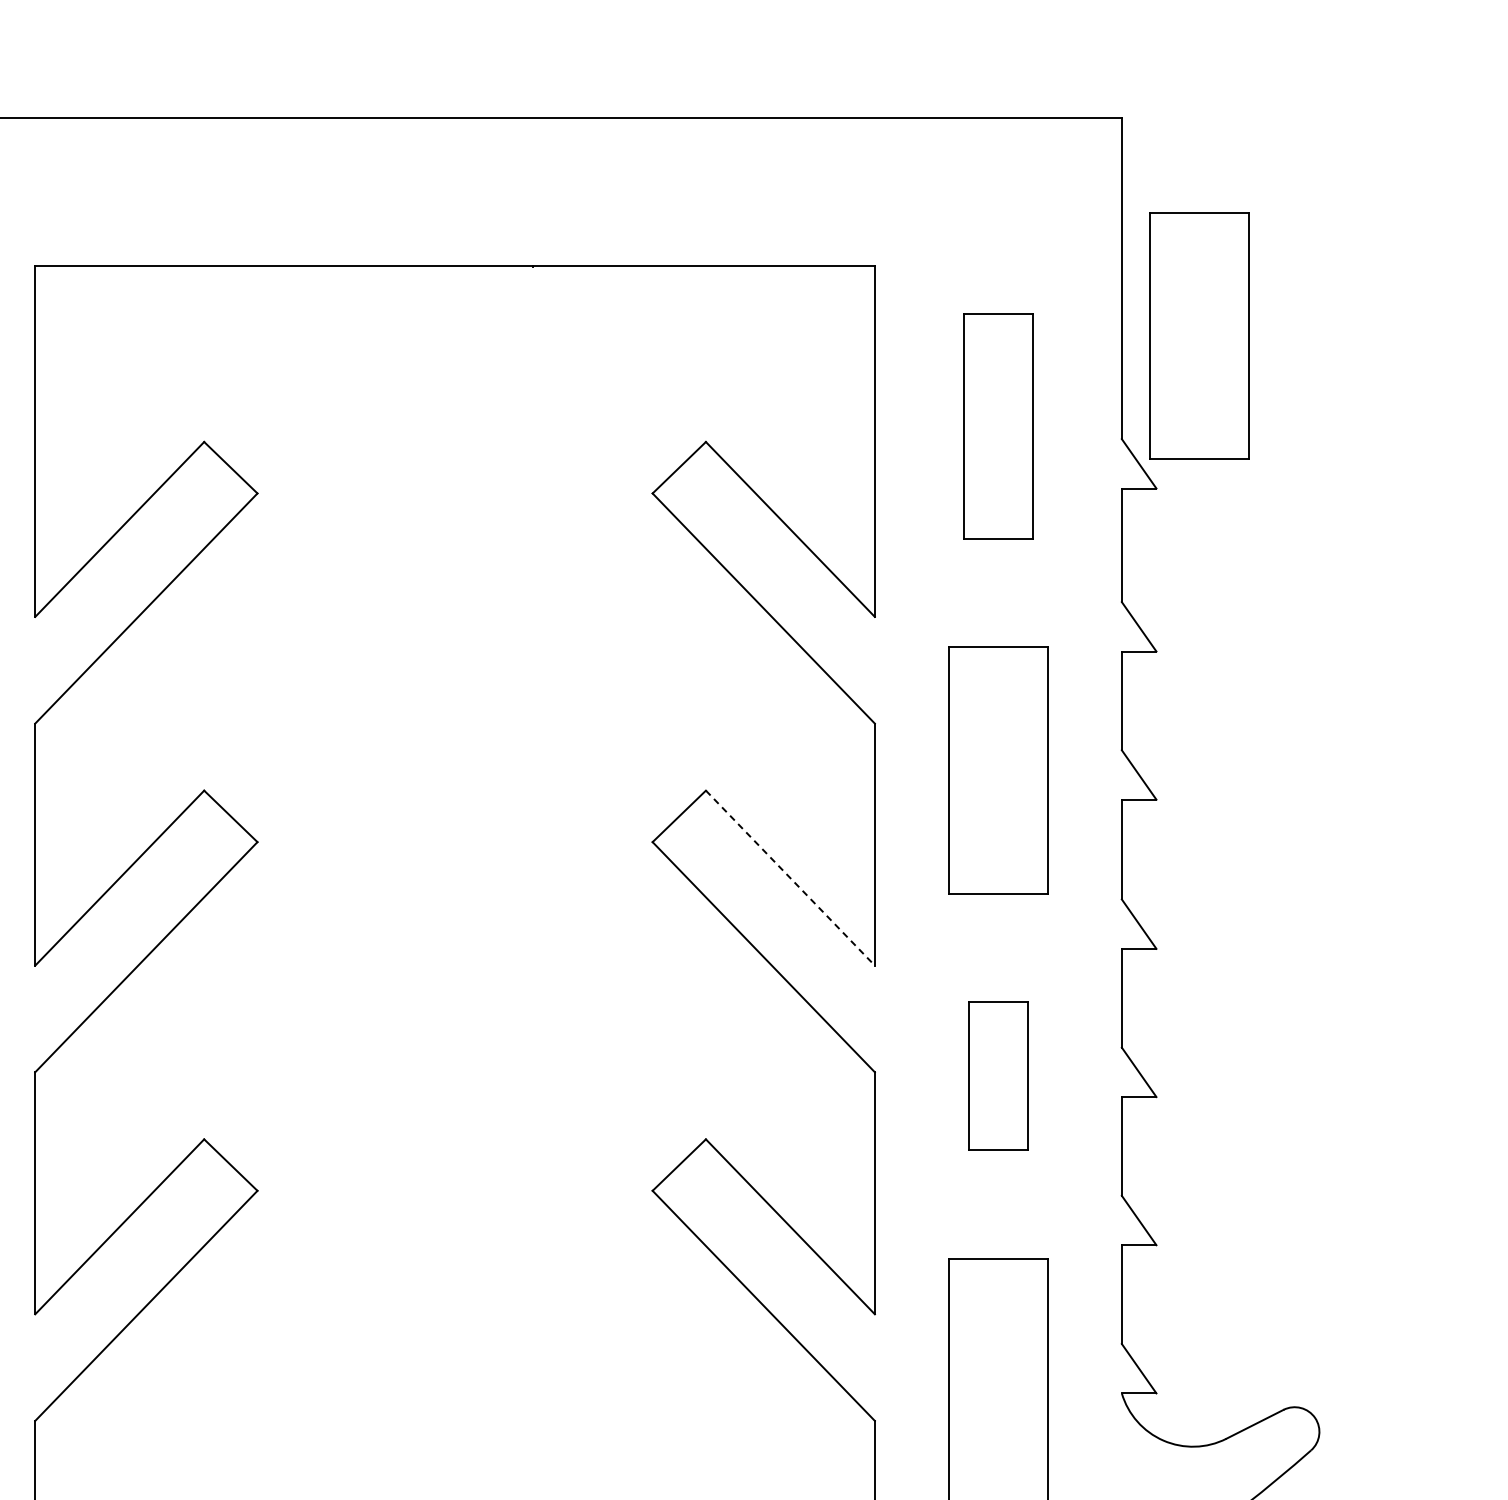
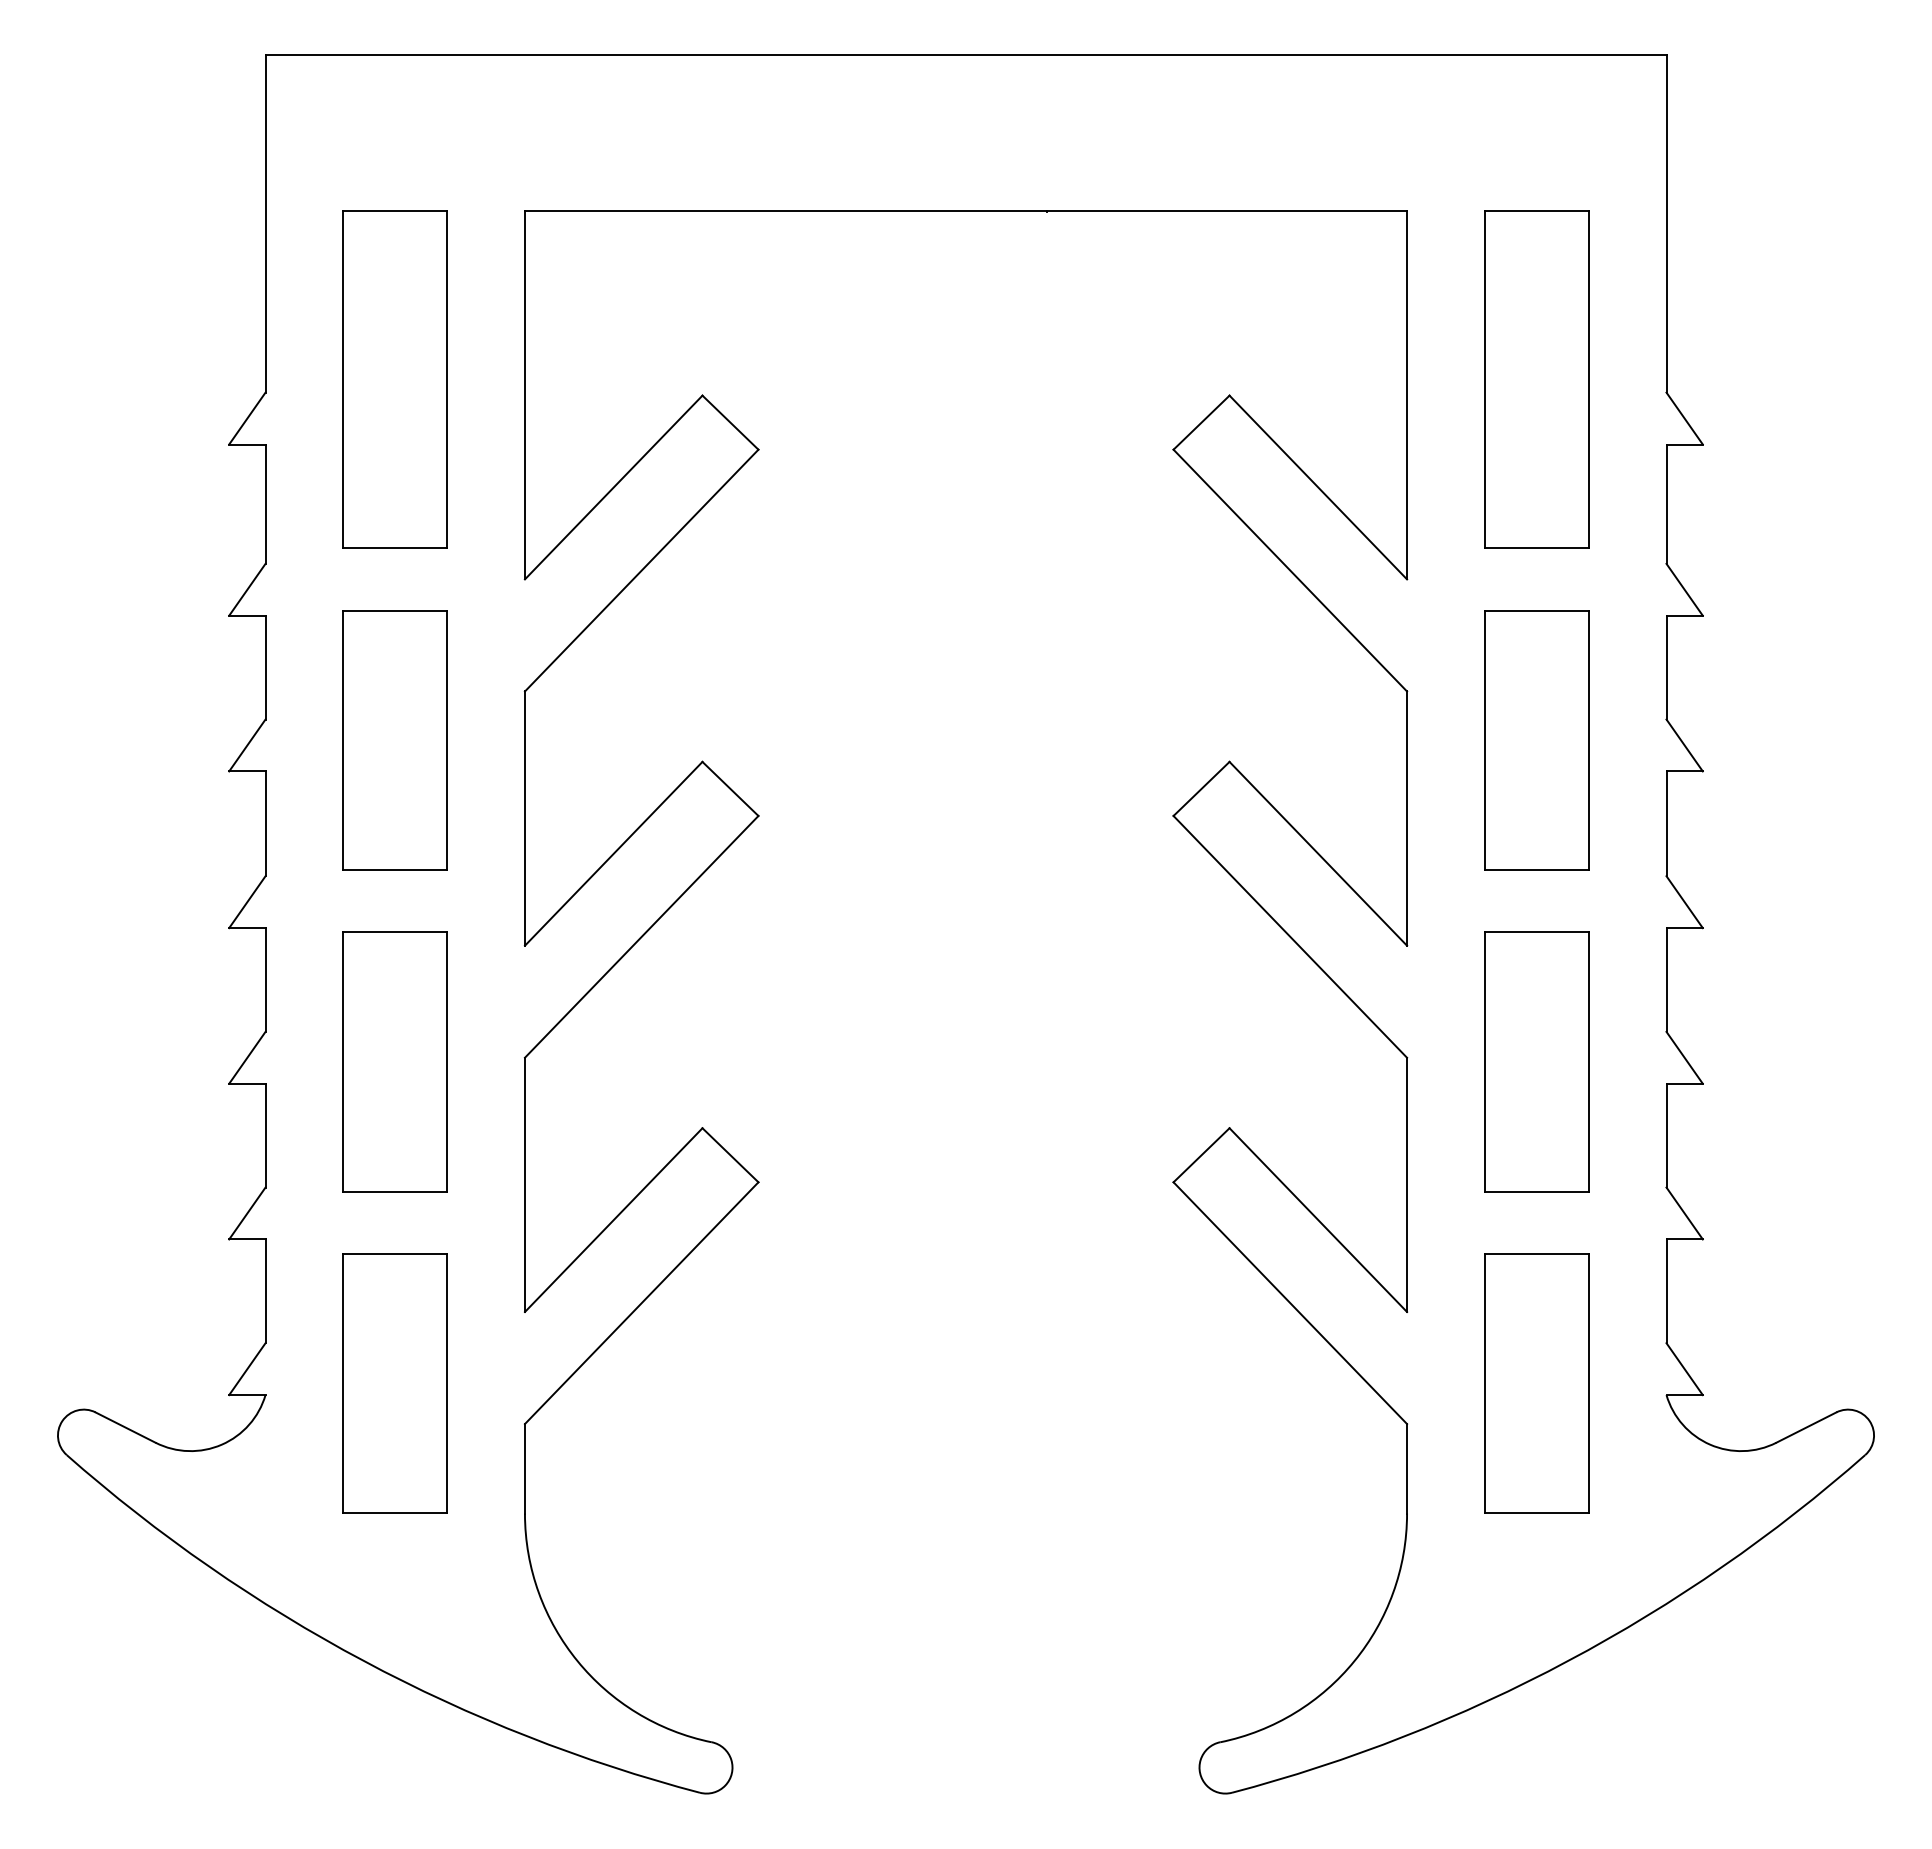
part: (1198, 336) -> (1747, 284), removed
part: (998, 426) -> (1536, 379), size x1.43
line: (790, 877) -> (1318, 853), dashed -> solid
part: (998, 1075) -> (1536, 1061), size x1.67

